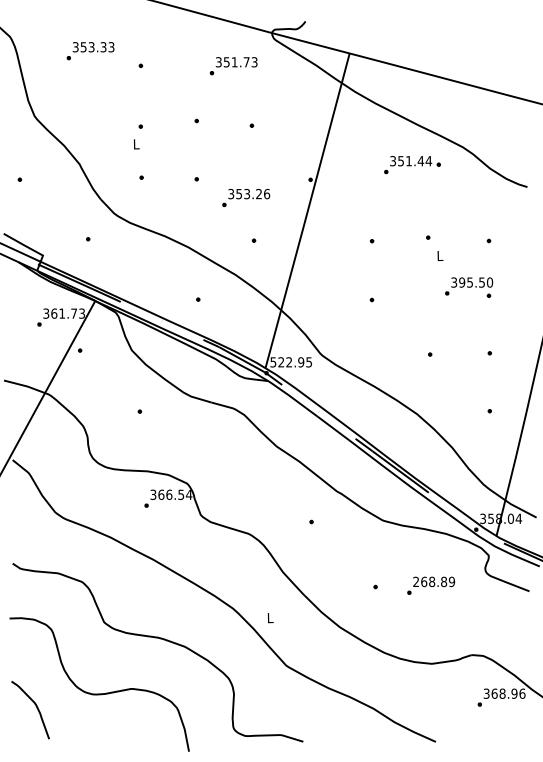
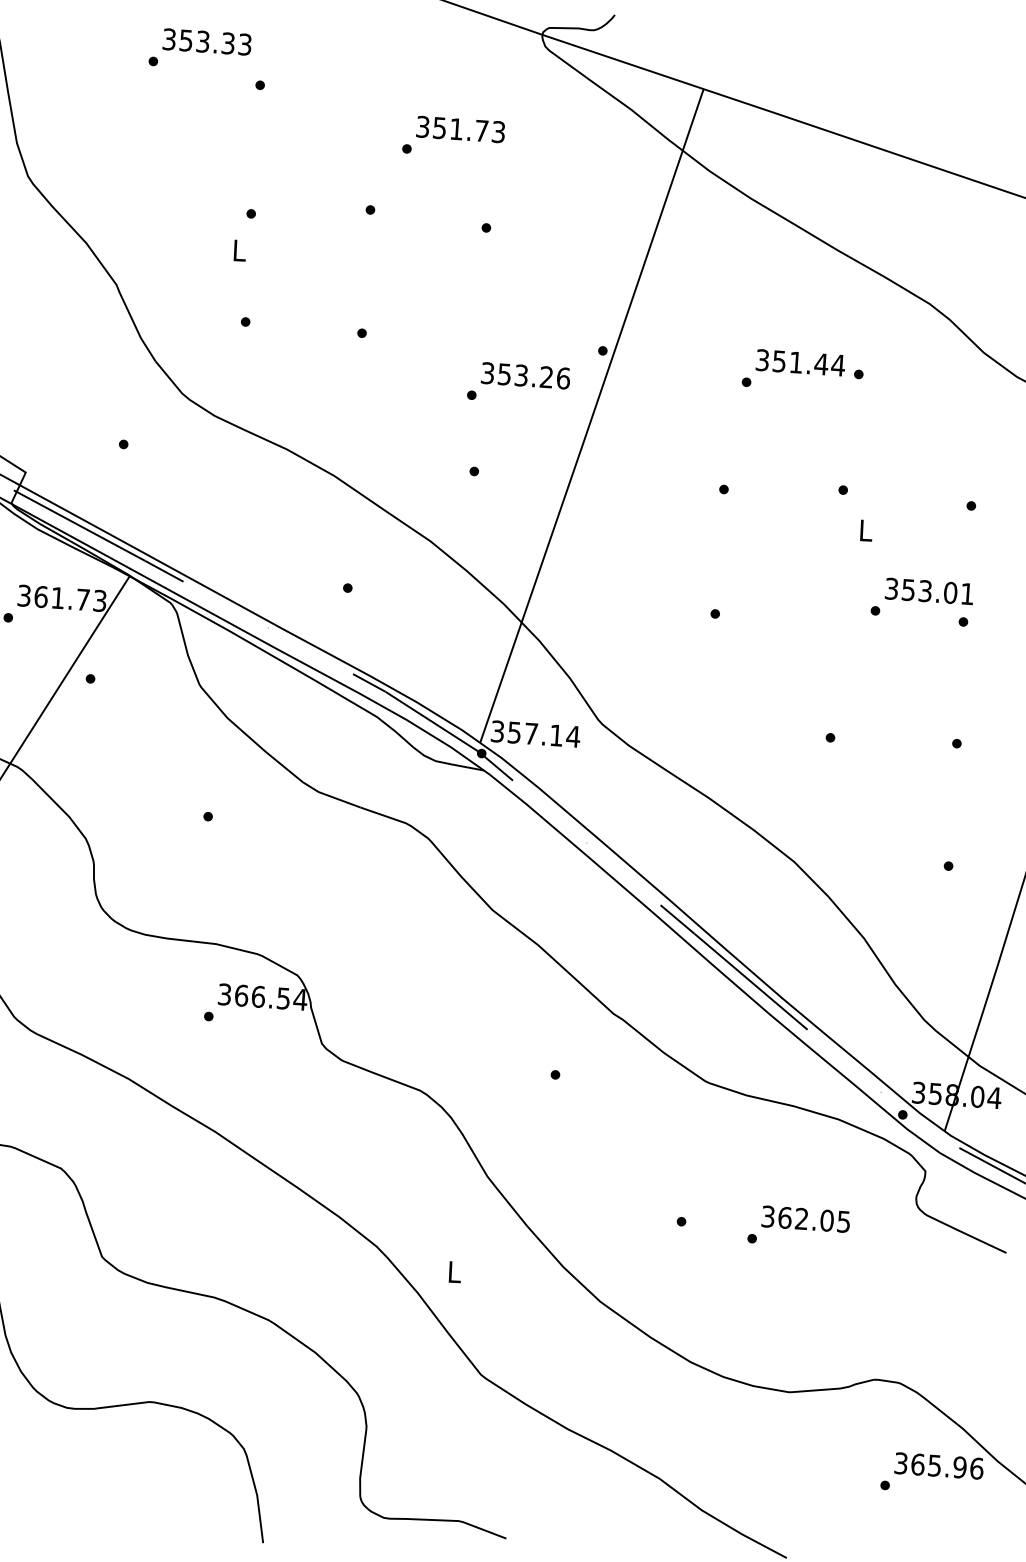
text: (90, 51) -> (200, 50), moved
text: (233, 66) -> (453, 138), moved
text: (412, 165) -> (802, 372), moved
text: (246, 197) -> (519, 382), moved
text: (476, 282) -> (938, 591), 395.50 -> 353.01
text: (291, 362) -> (535, 734), 522.95 -> 357.14
text: (434, 581) -> (806, 1218), 268.89 -> 362.05
text: (502, 693) -> (934, 1465), 368.96 -> 365.96

